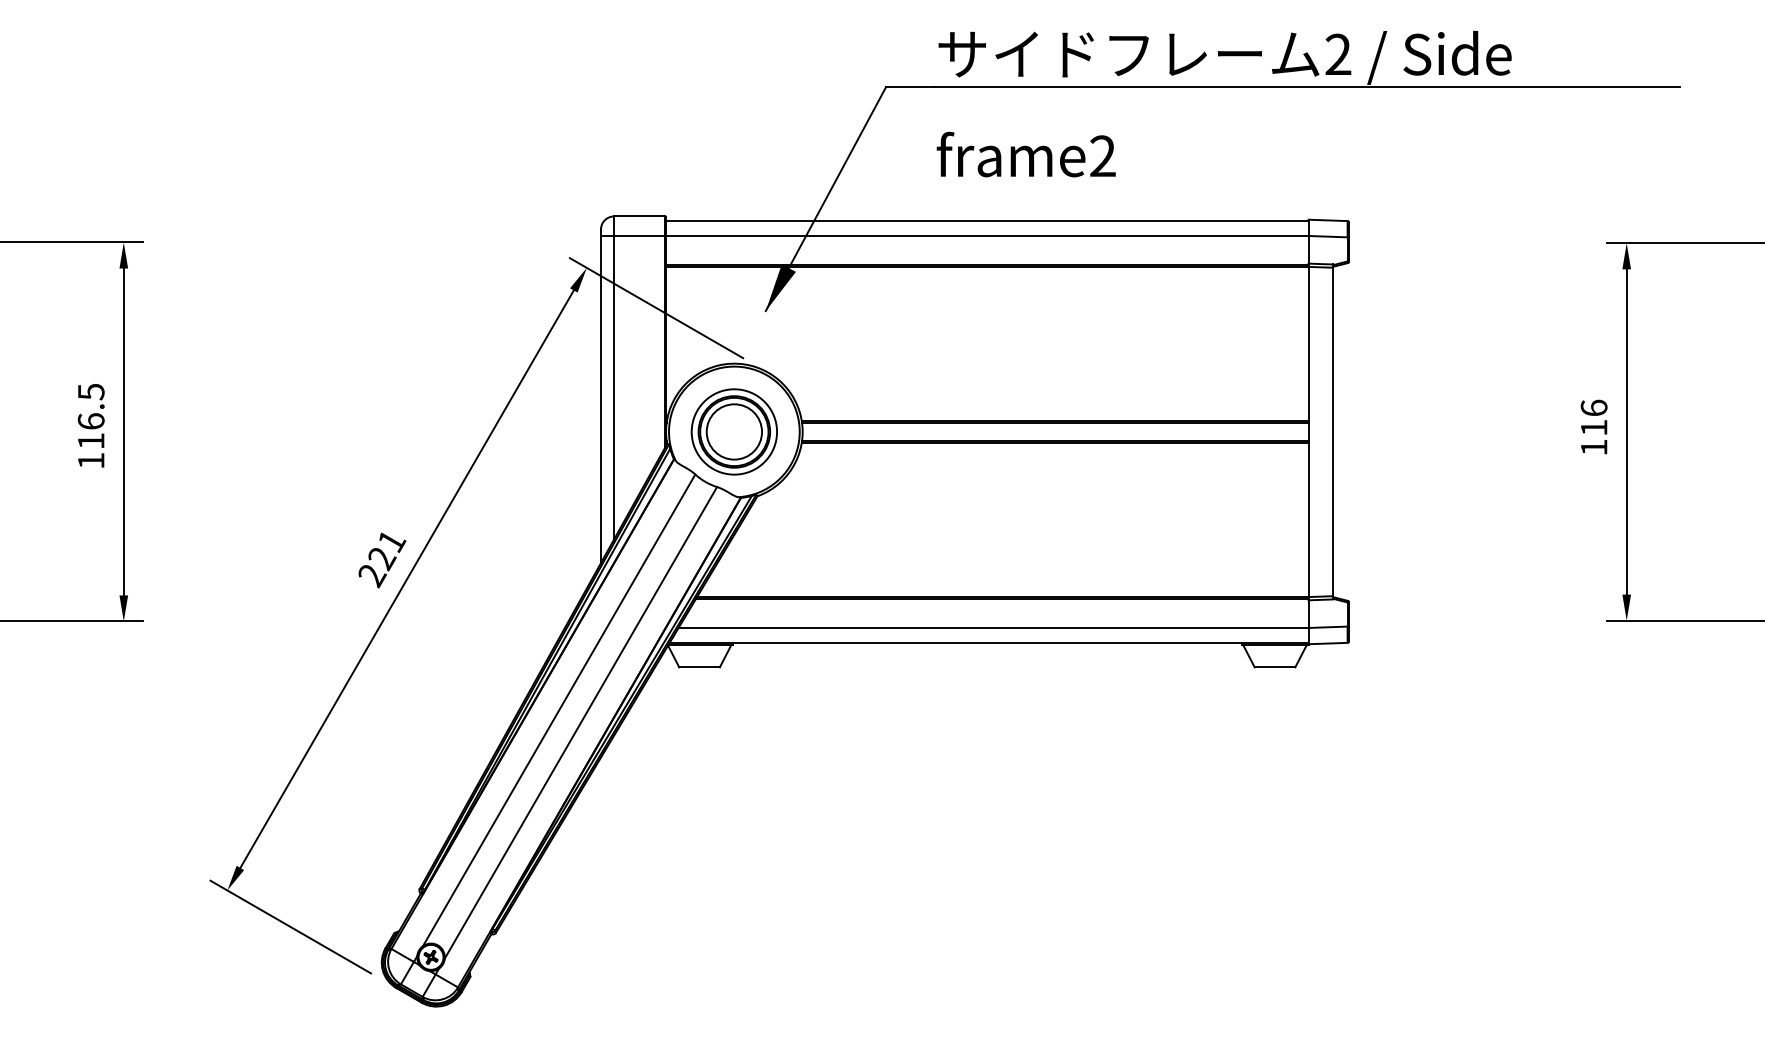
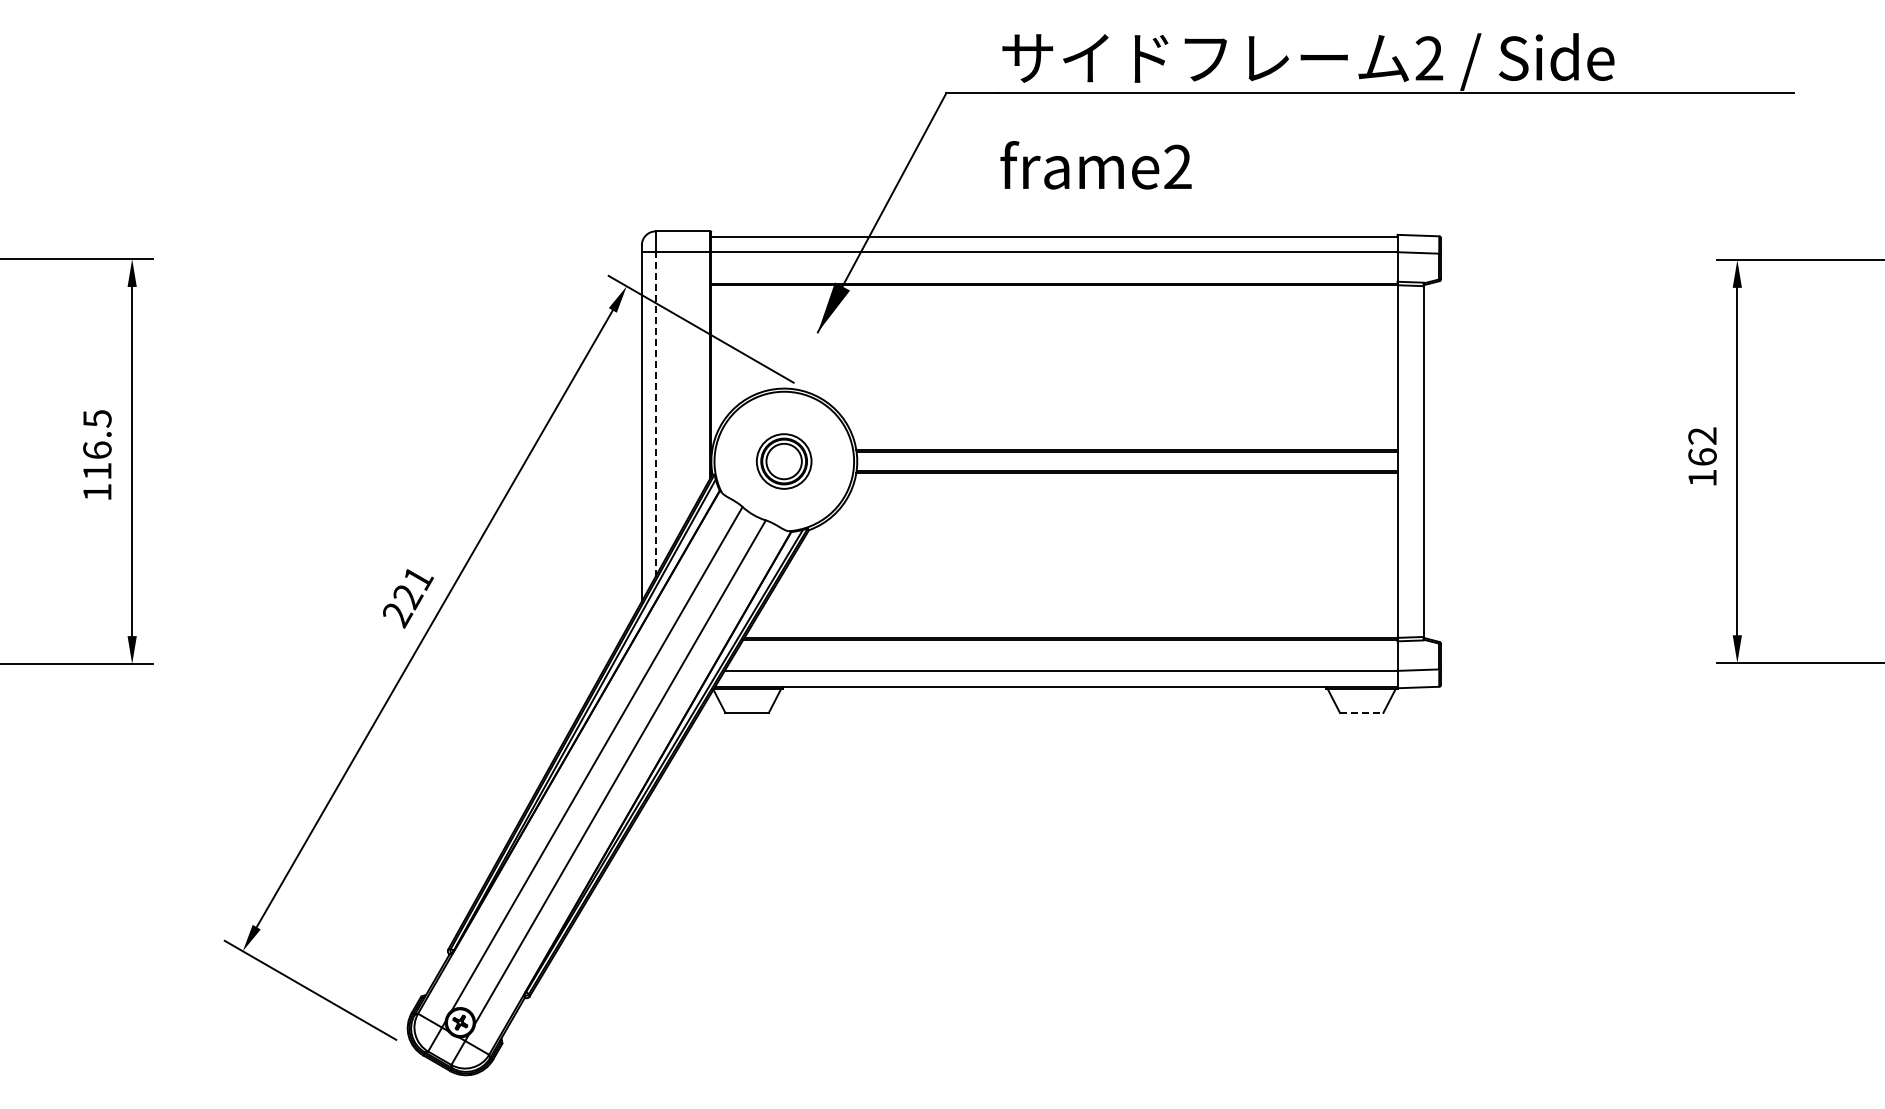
line: (613, 386) -> (655, 413), solid -> dashed
text: (1594, 417) -> (1702, 446), 116 -> 162
part: (733, 431) -> (783, 461), size x0.6
line: (1274, 666) -> (1361, 712), solid -> dashed

